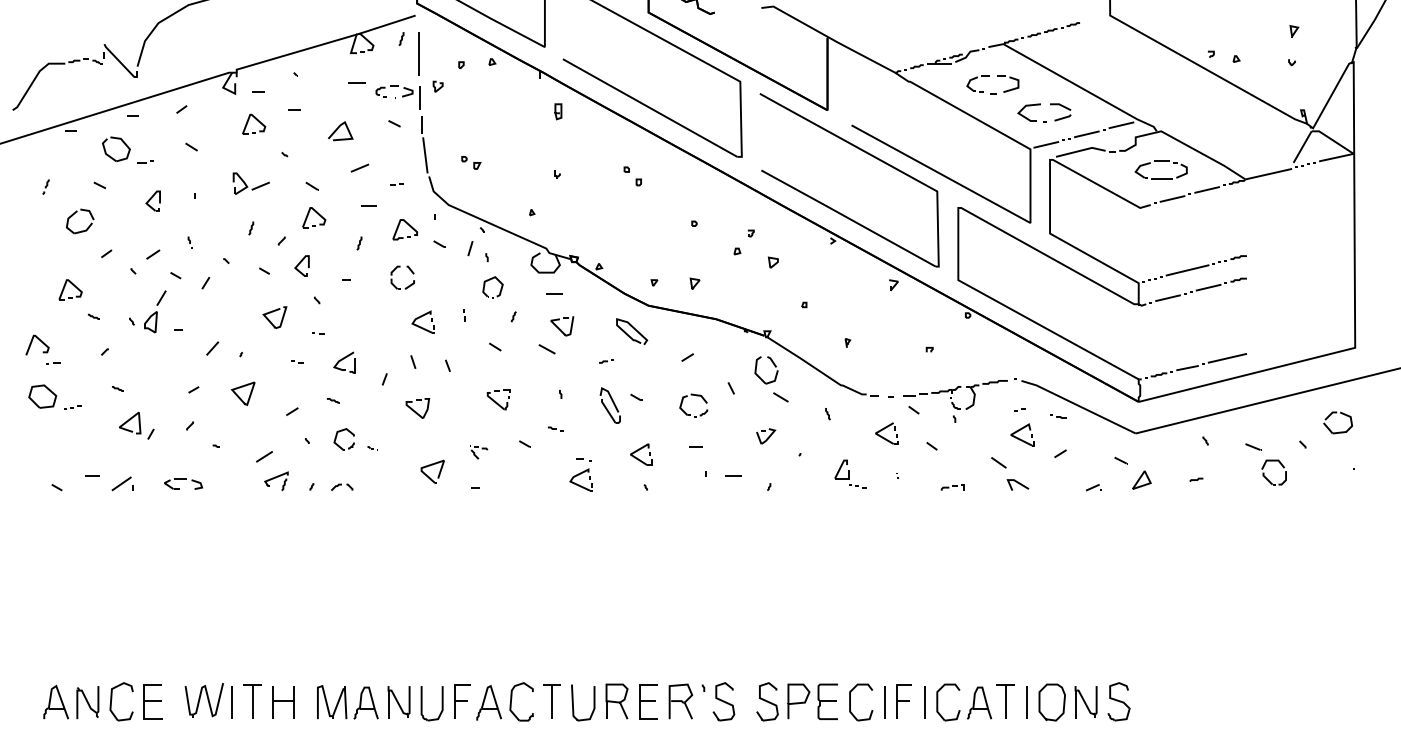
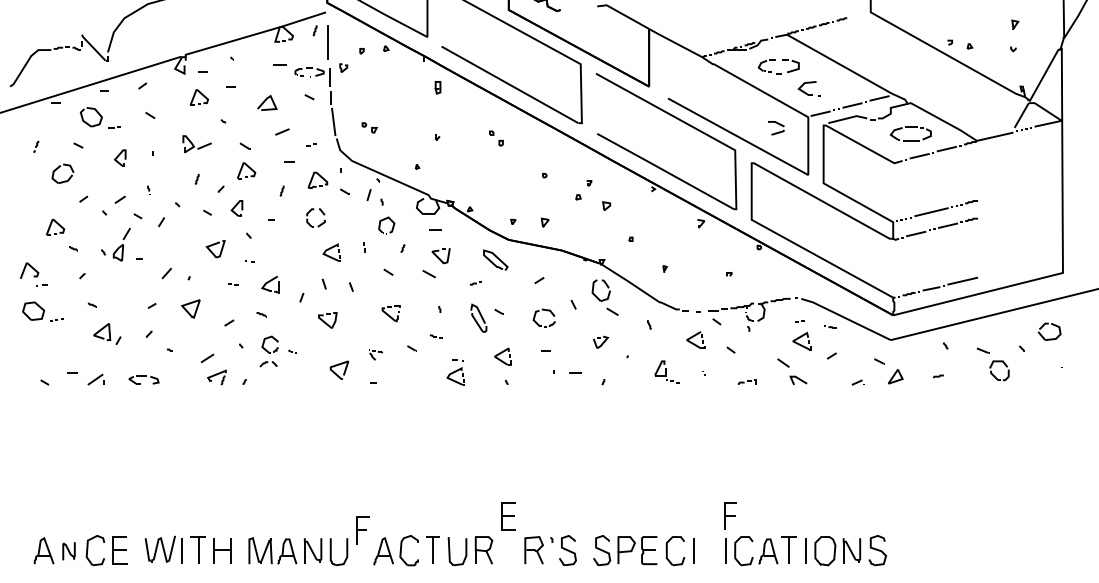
part: (1060, 112) -> (776, 128), moved
part: (342, 486) -> (268, 363), moved
part: (462, 701) -> (362, 530), moved
part: (648, 701) -> (508, 516), moved
part: (903, 701) -> (730, 516), moved
part: (87, 702) -> (68, 551), size x0.7

